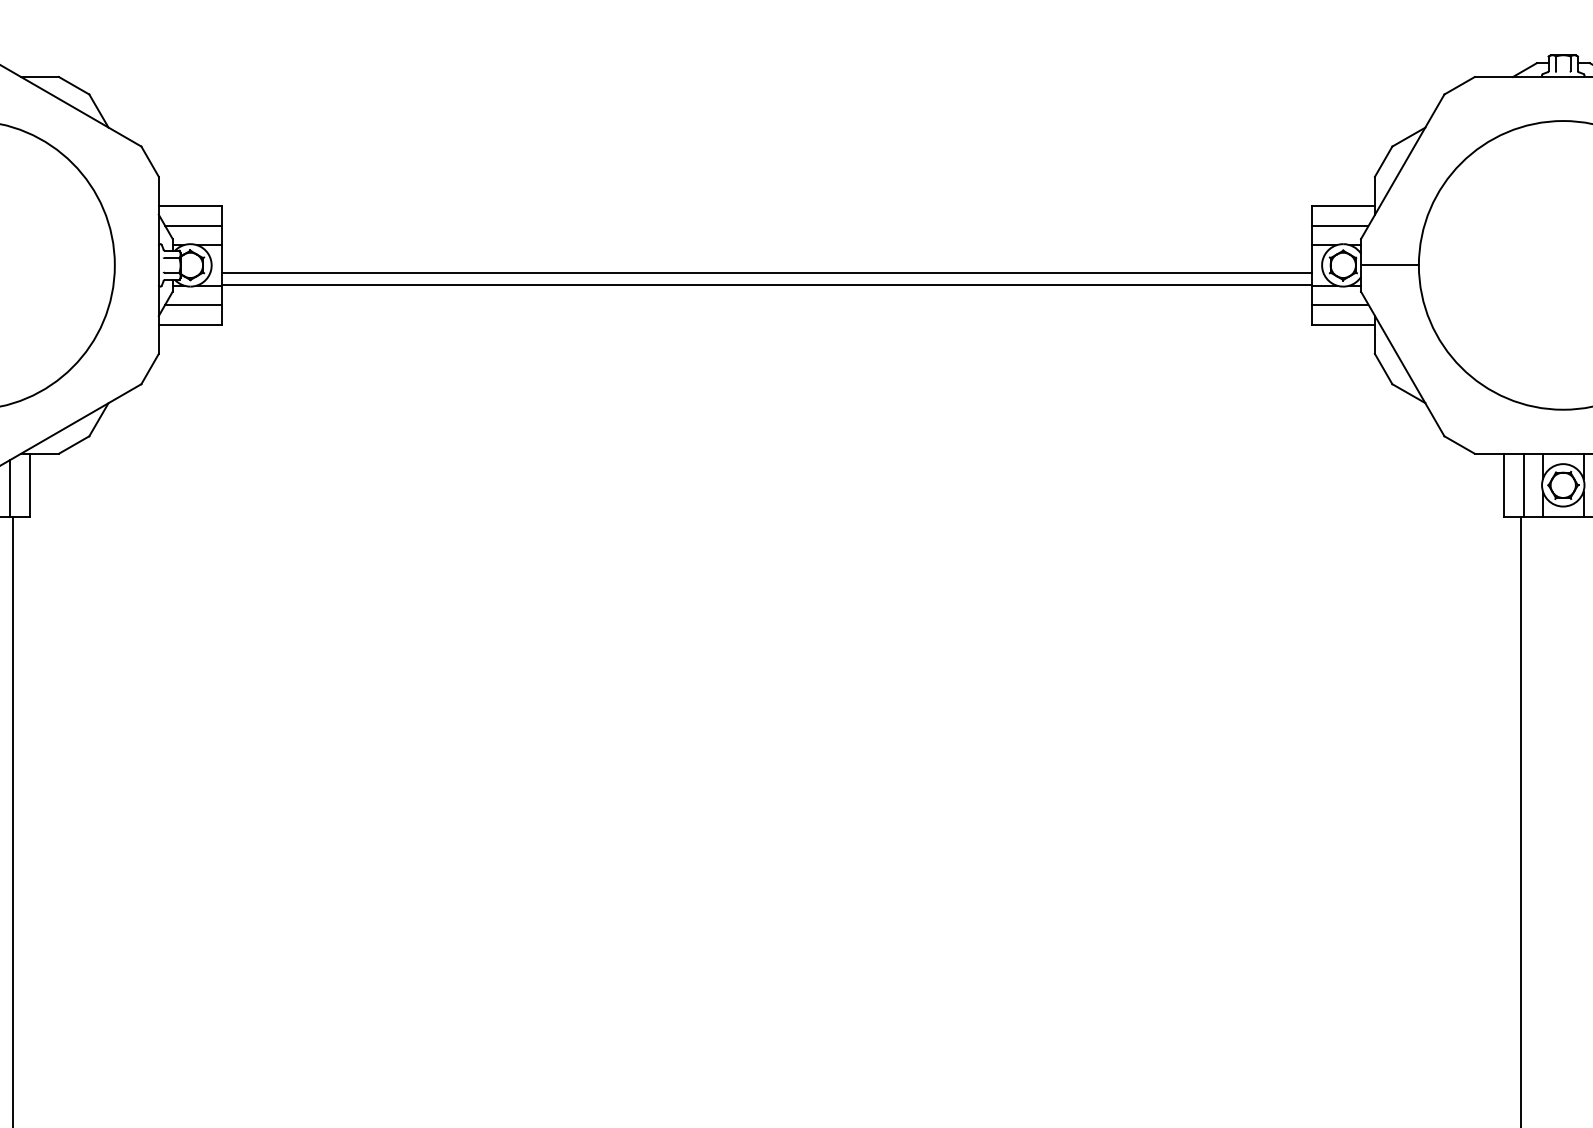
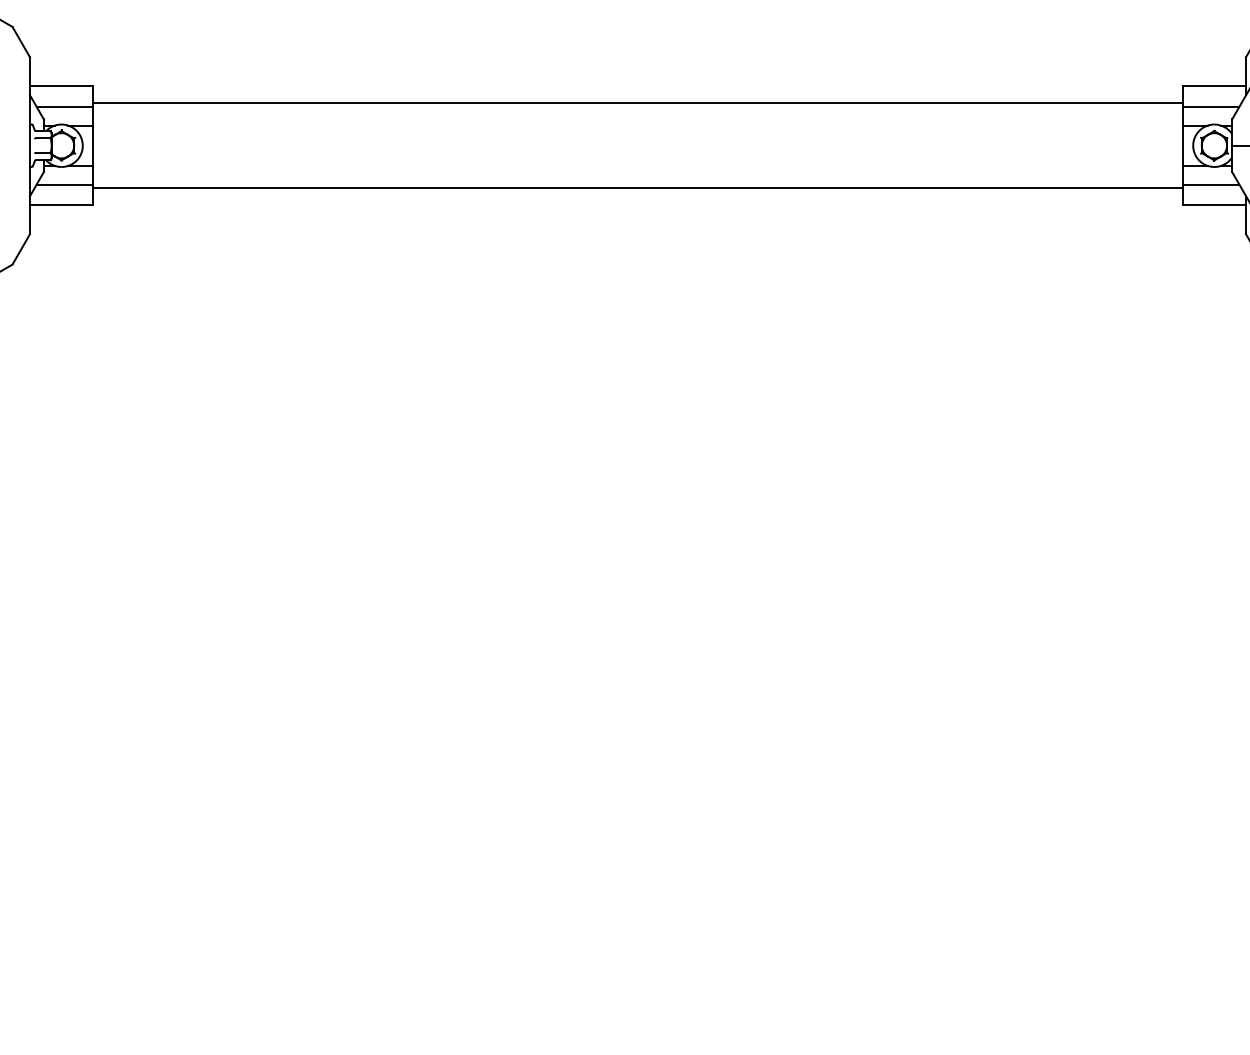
line: (766, 273) -> (637, 188), moved
line: (766, 284) -> (637, 102), moved

